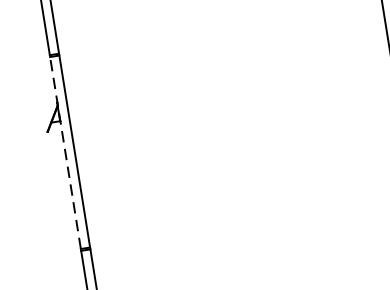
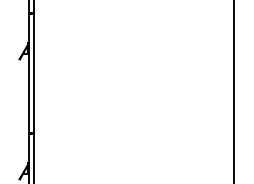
line: (65, 152) -> (28, 73), dashed -> solid

